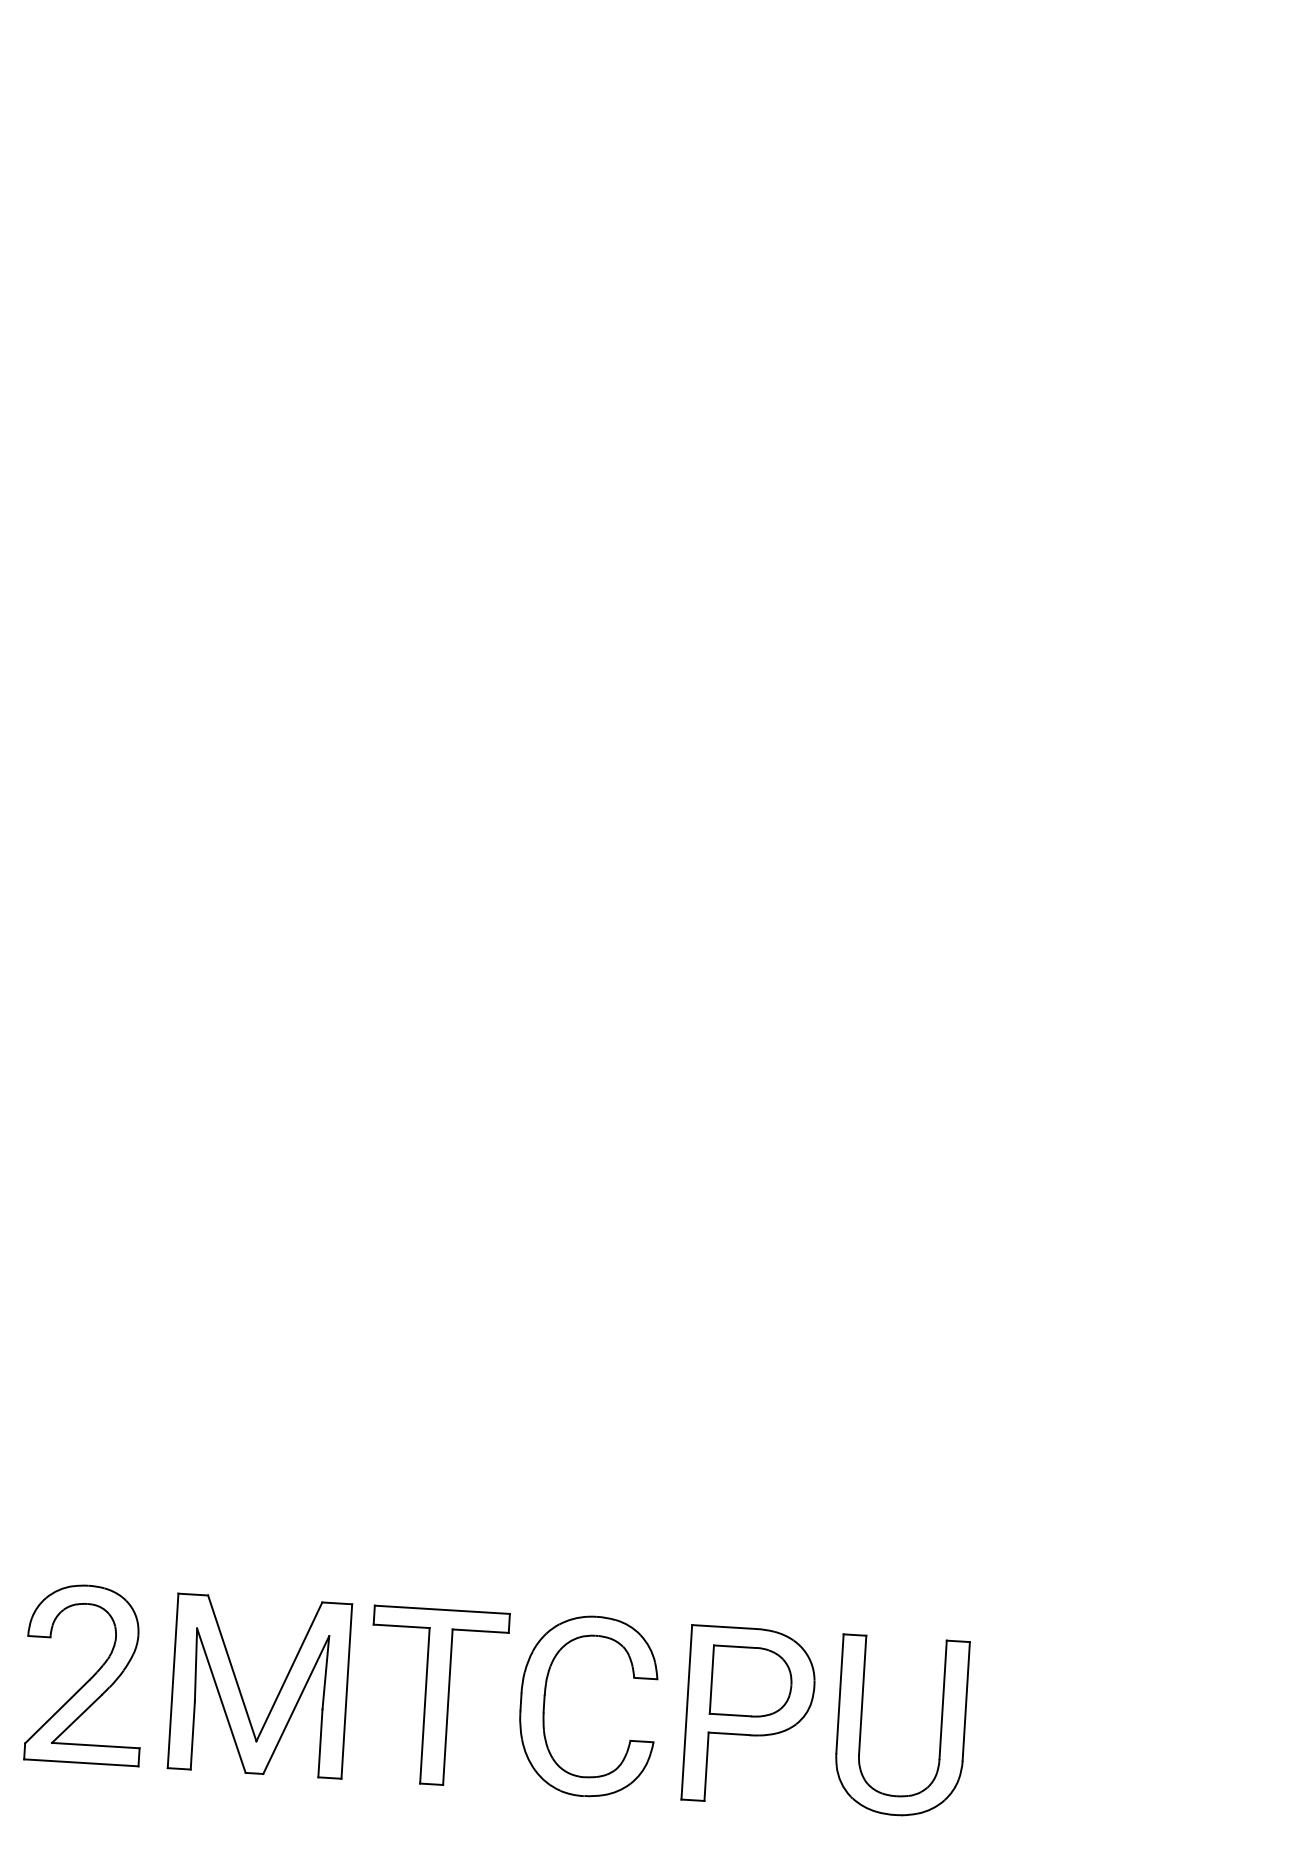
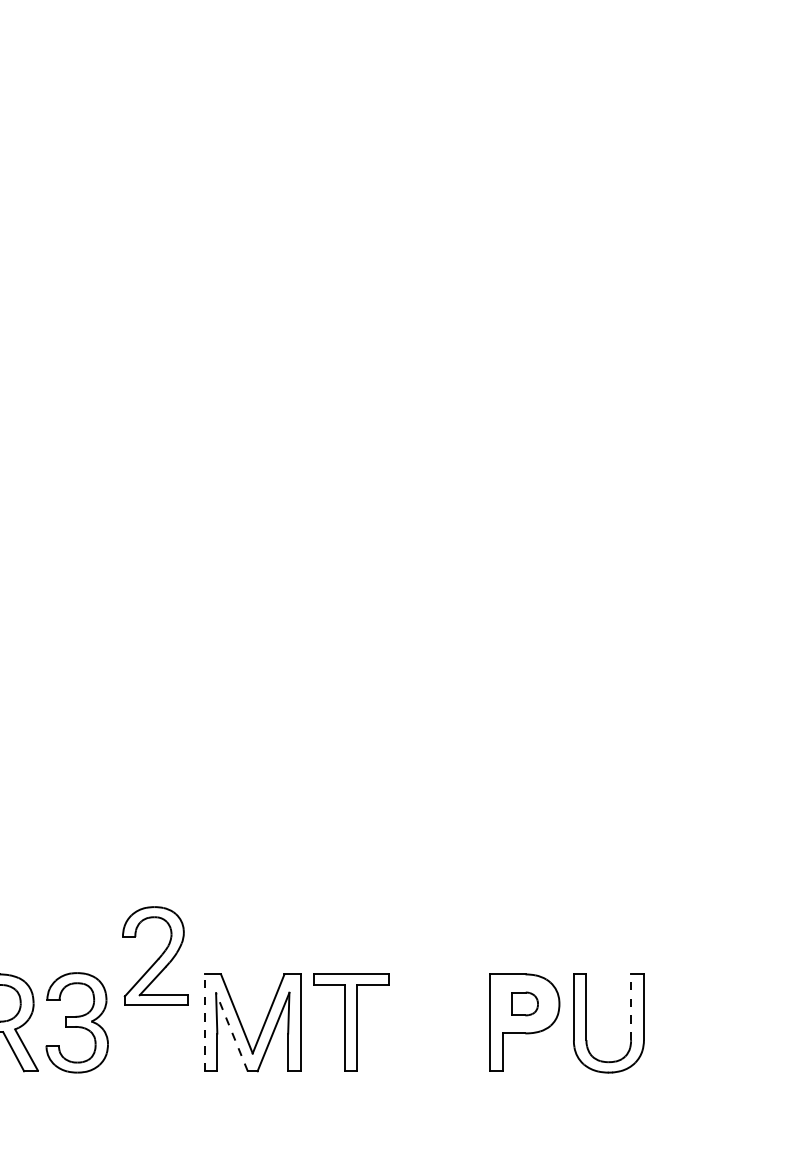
part: (84, 1673) -> (155, 955), moved
line: (172, 1680) -> (204, 1022), solid -> dashed
part: (751, 1681) -> (524, 1003), size x0.6
line: (220, 1699) -> (231, 1031), solid -> dashed
line: (943, 1700) -> (631, 1007), solid -> dashed
part: (545, 1703) -> (411, 1022), removed

